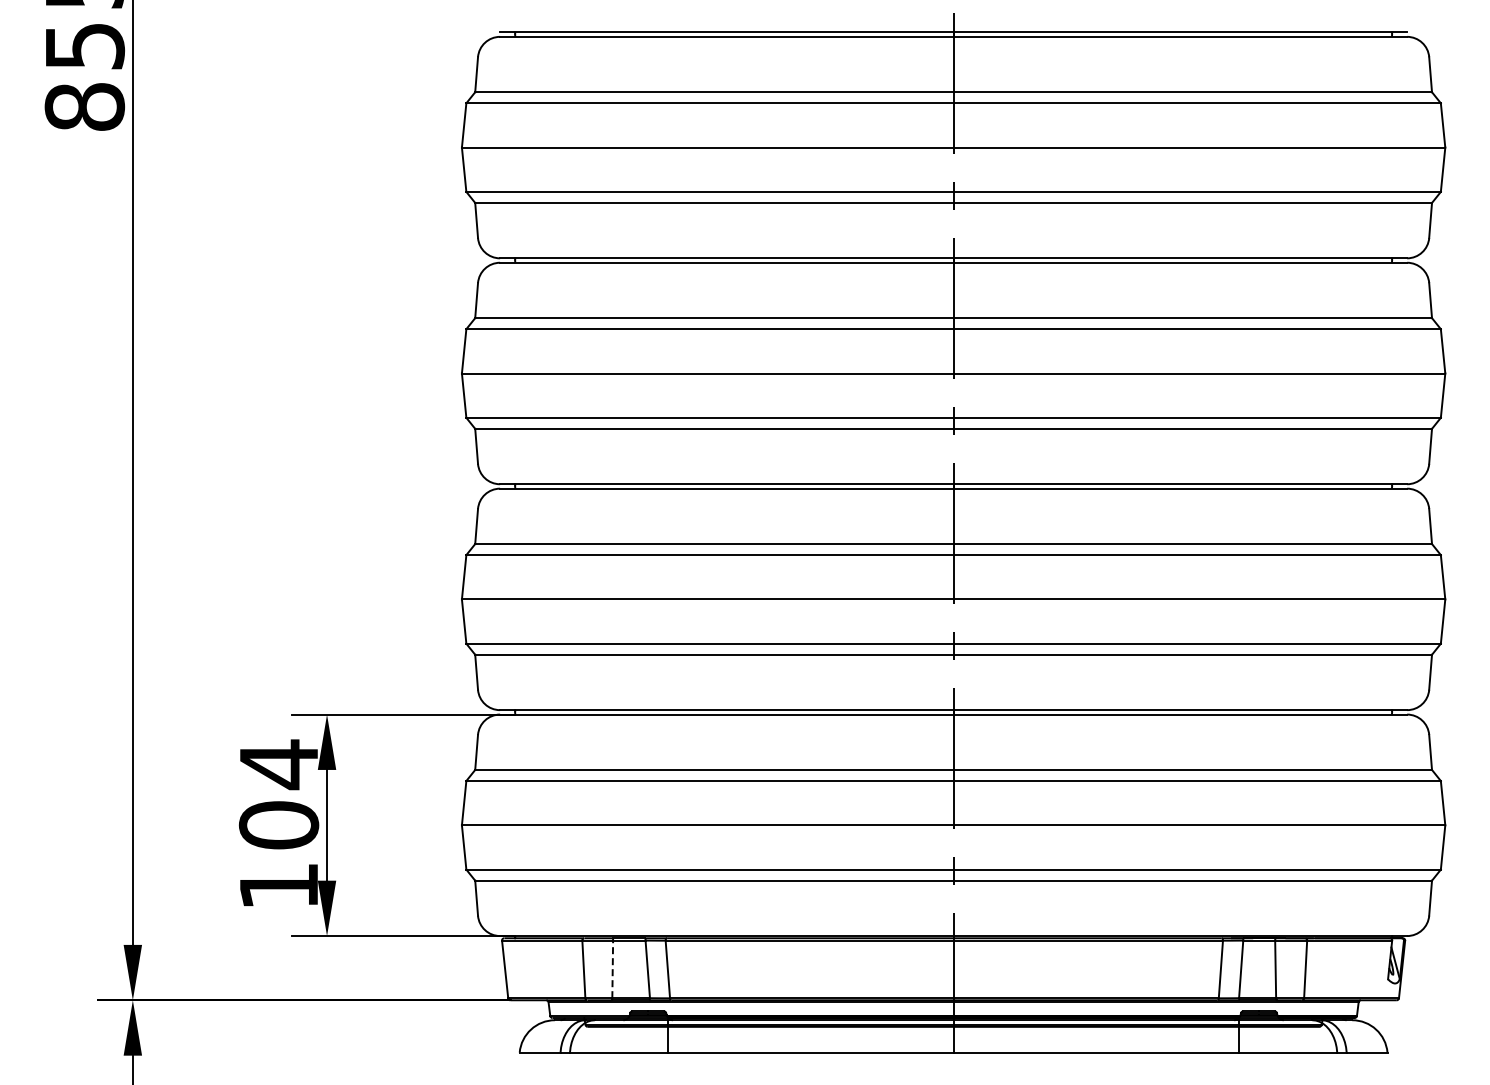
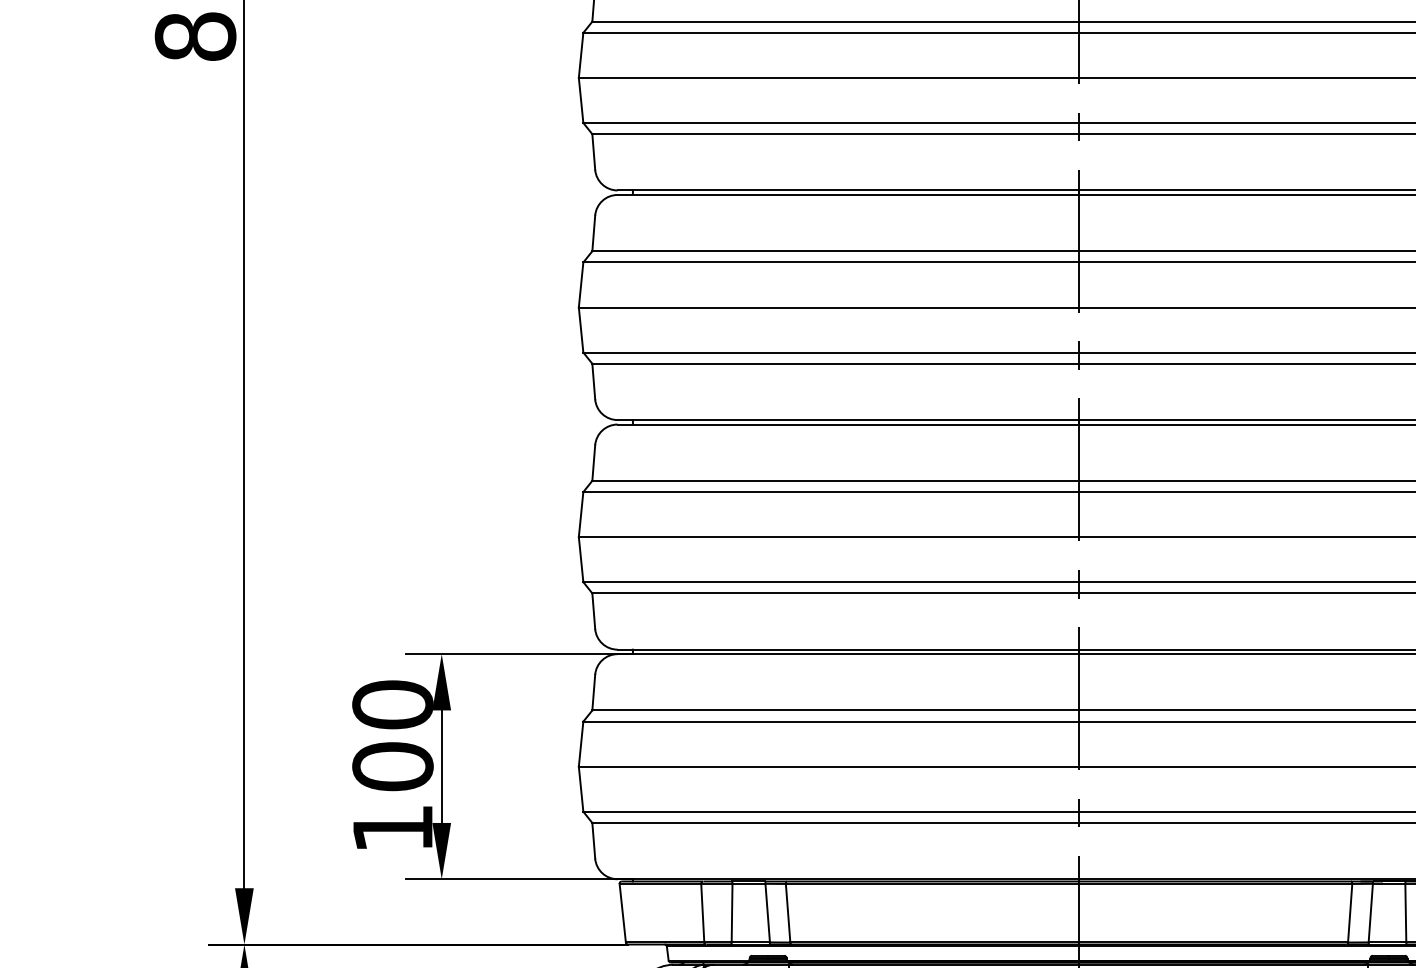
text: (278, 764) -> (392, 704), 104 -> 100
line: (612, 969) -> (731, 913), dashed -> solid

